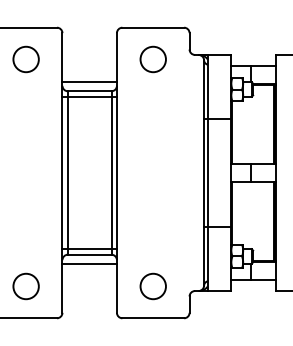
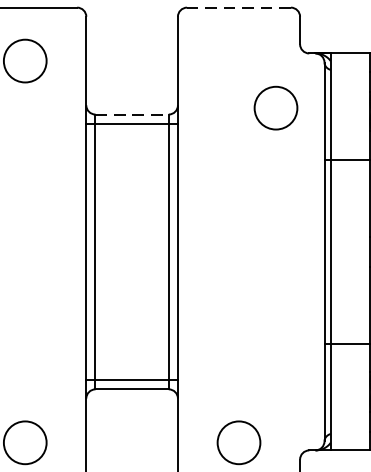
line: (153, 27) -> (239, 7), solid -> dashed
circle: (152, 59) -> (274, 108), moved
line: (89, 82) -> (131, 99), removed
line: (89, 91) -> (131, 114), solid -> dashed
line: (89, 263) -> (131, 404), removed

